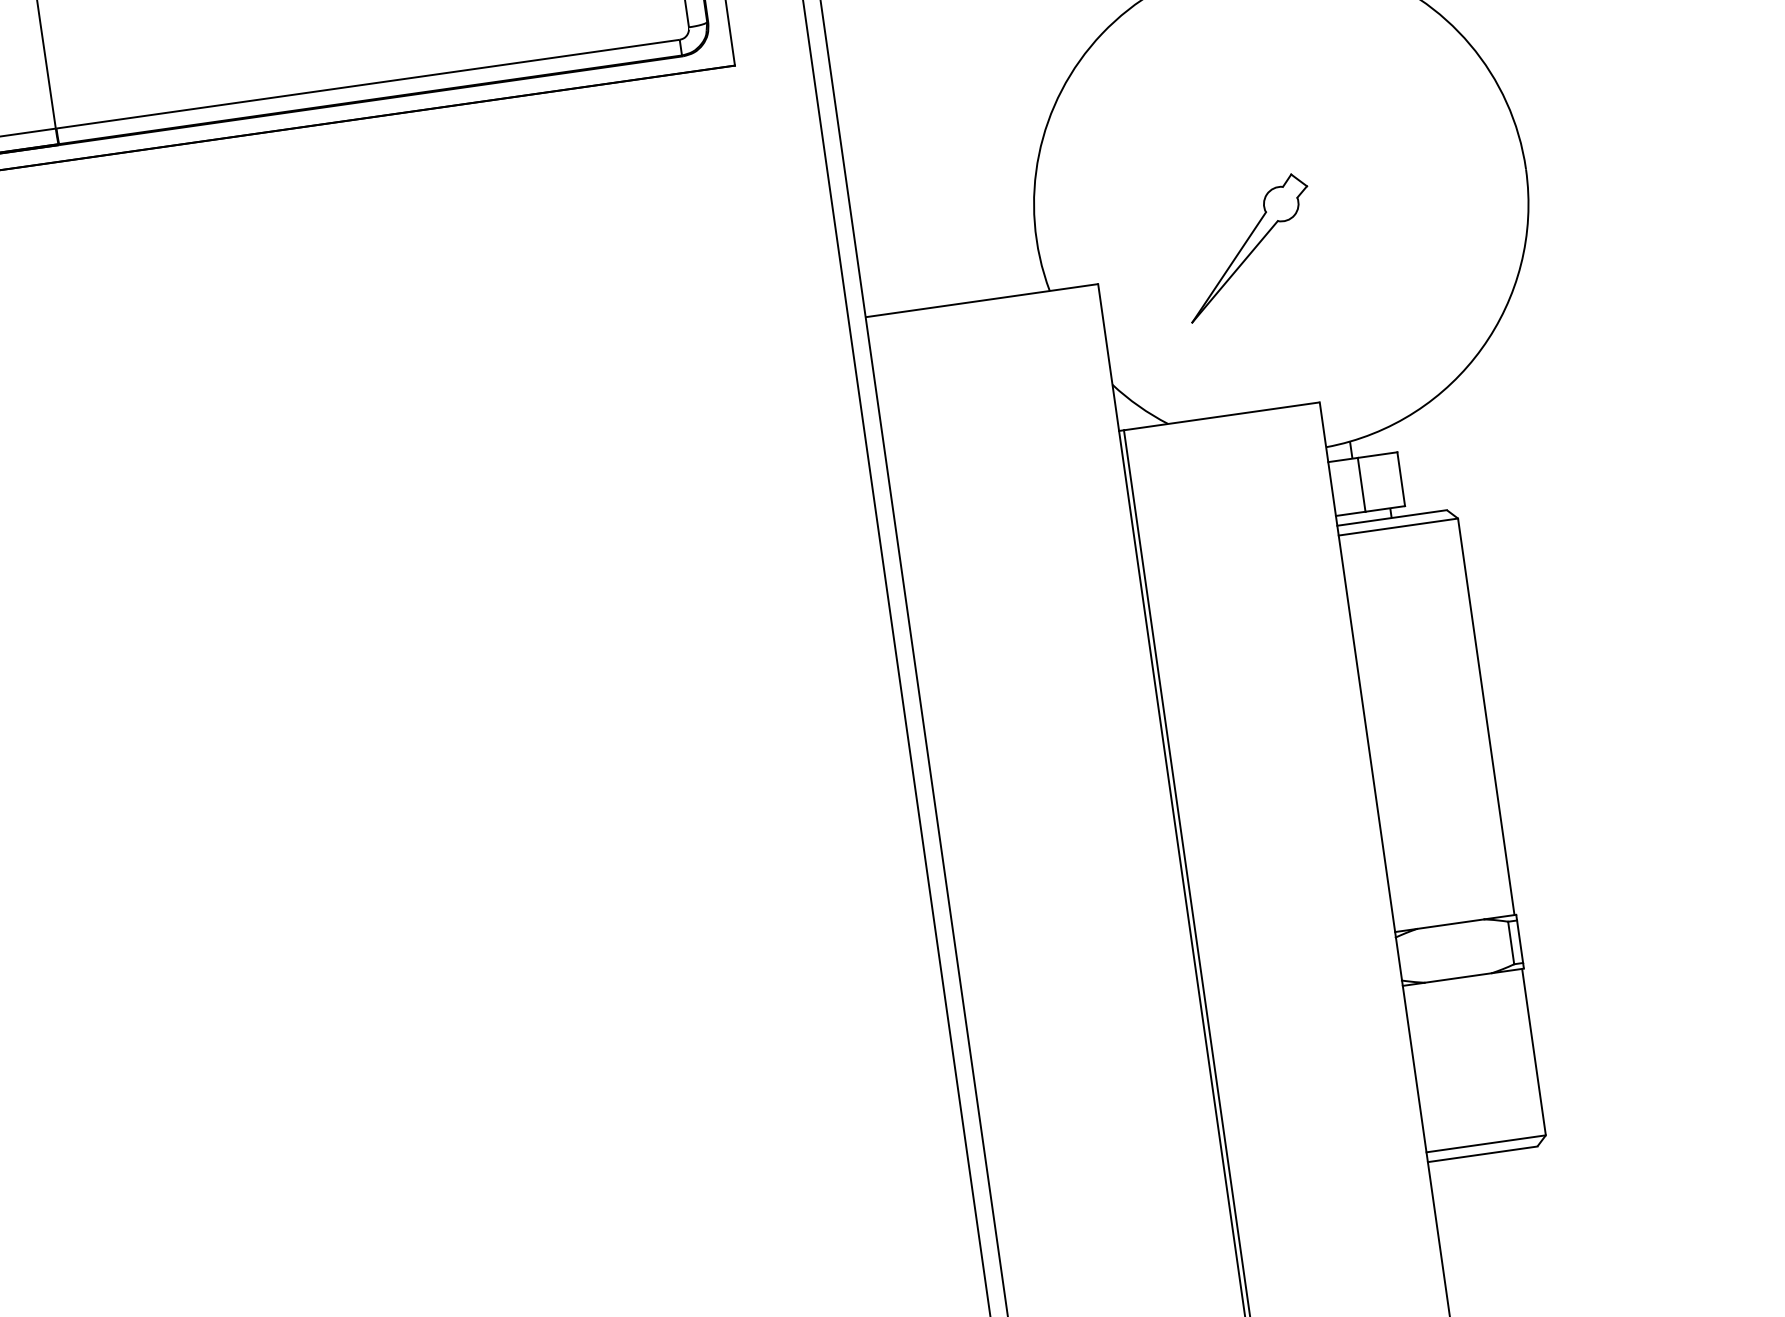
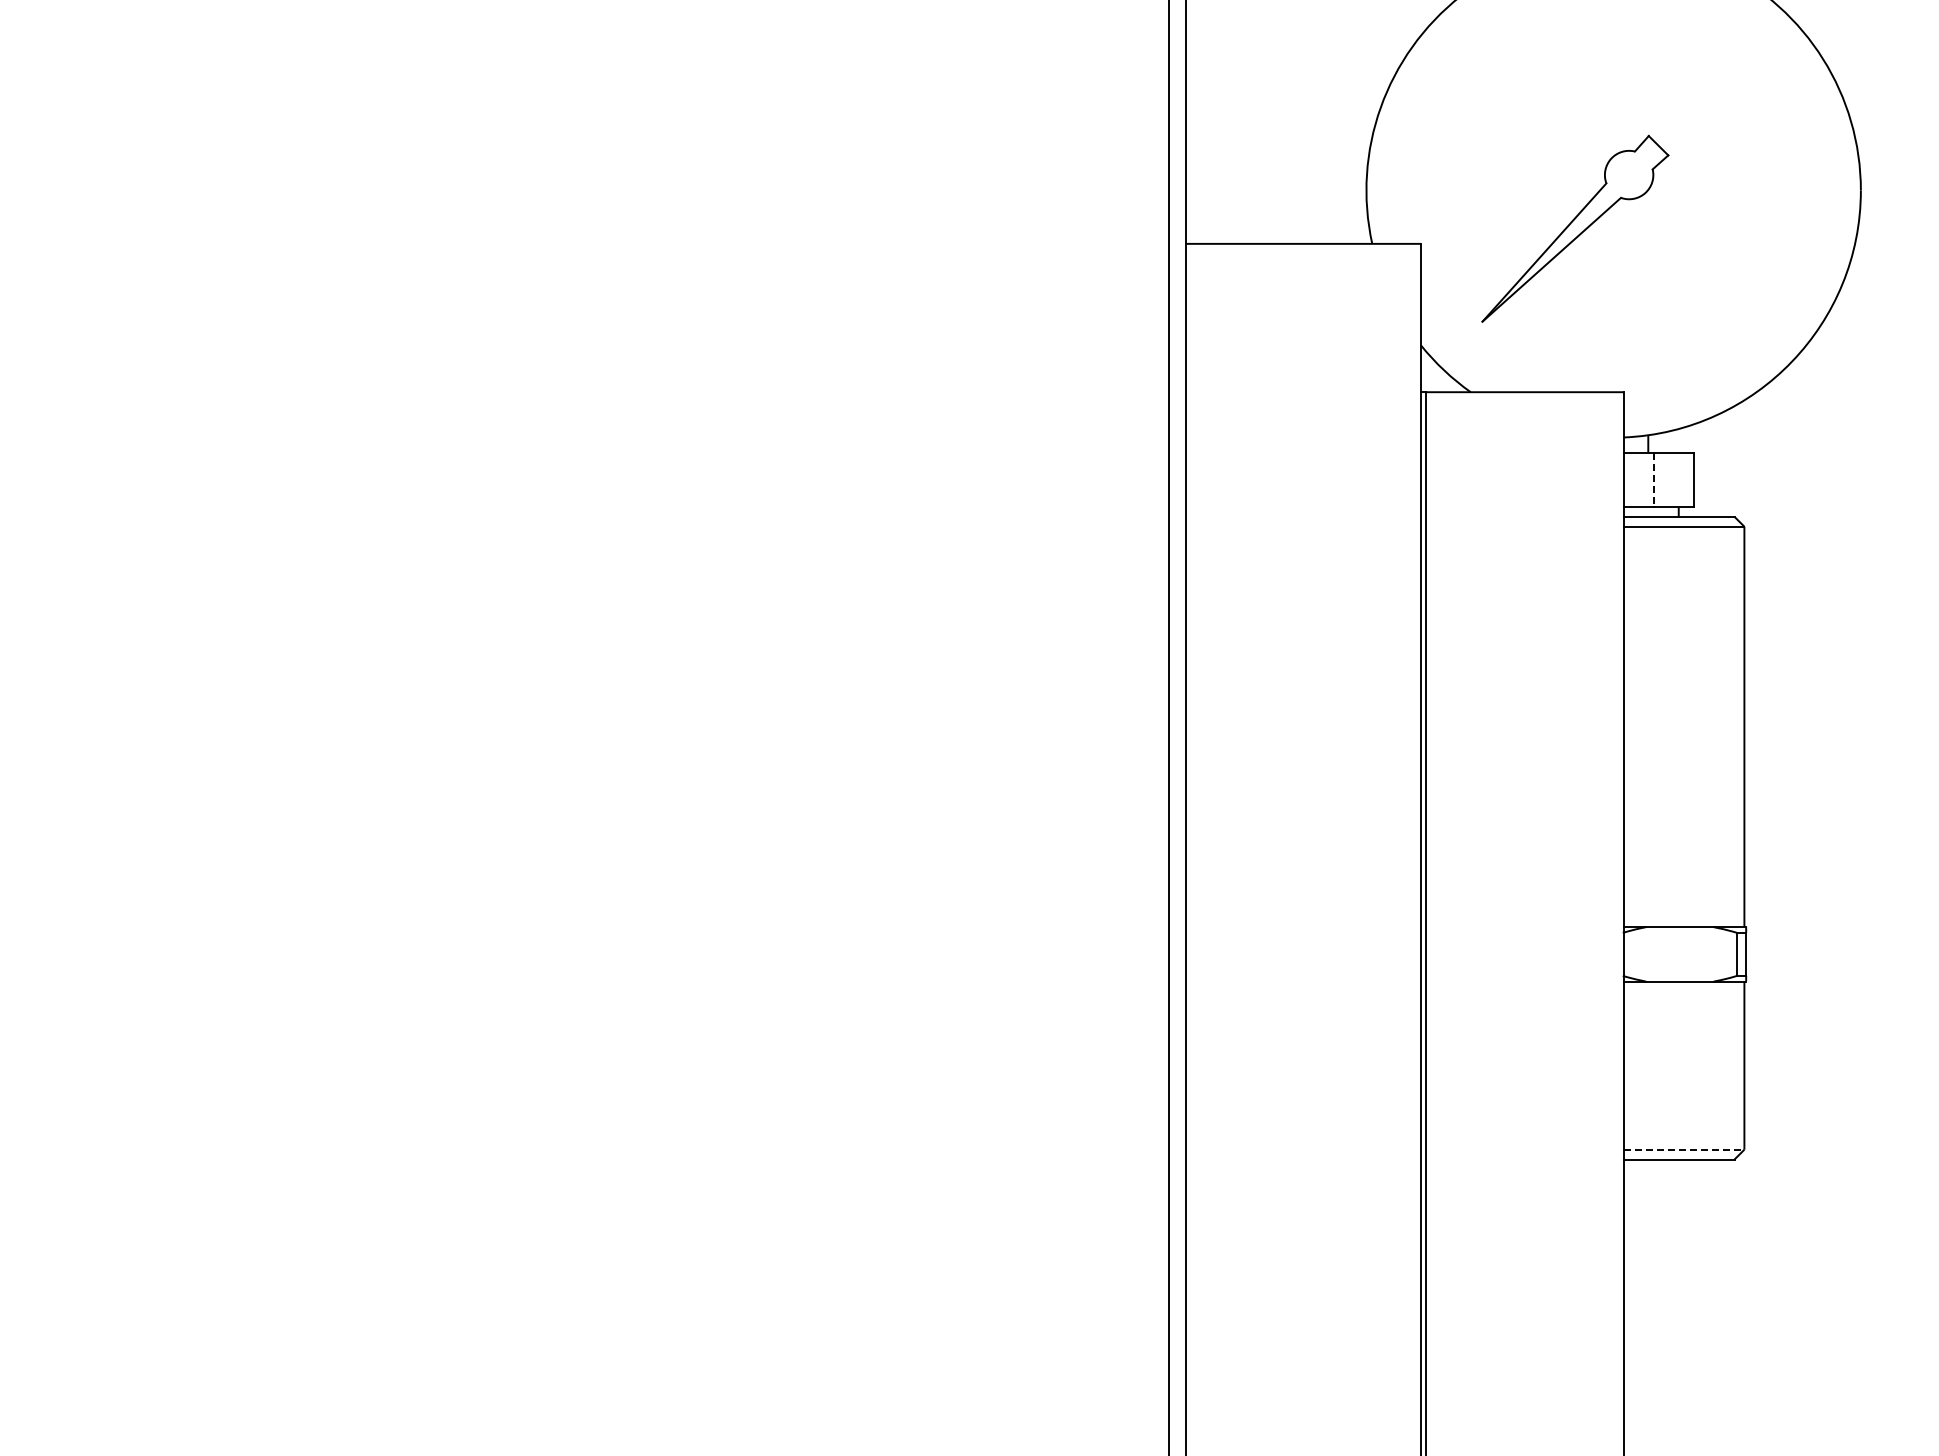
part: (1247, 247) -> (1574, 228), size x1.4
line: (1361, 485) -> (1653, 480), solid -> dashed
line: (1486, 1143) -> (1684, 1149), solid -> dashed

